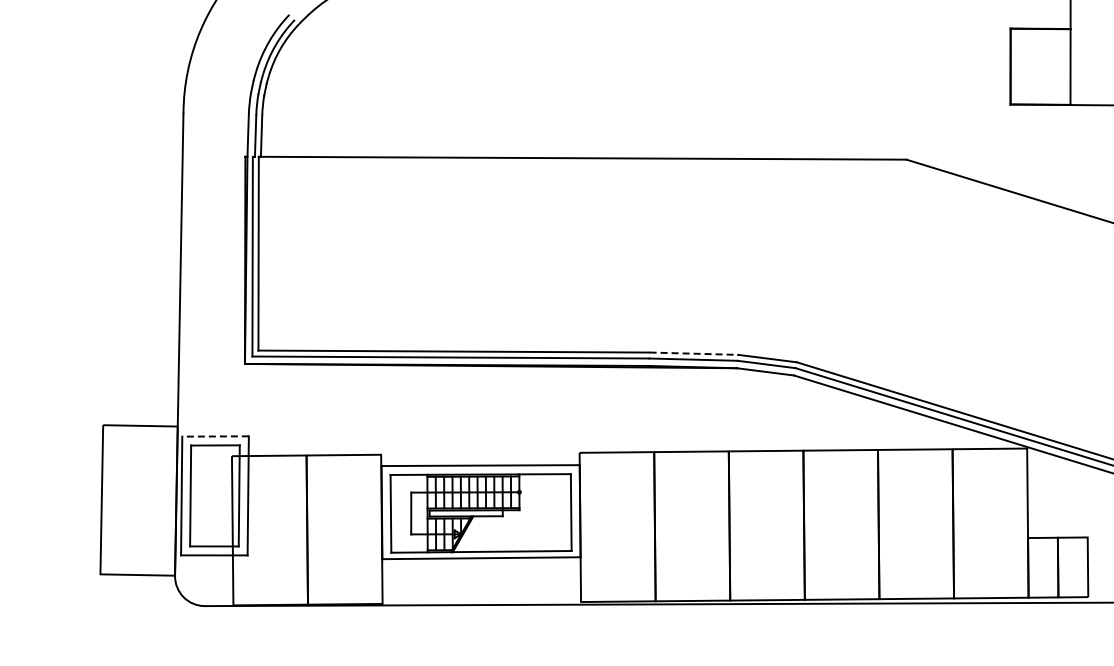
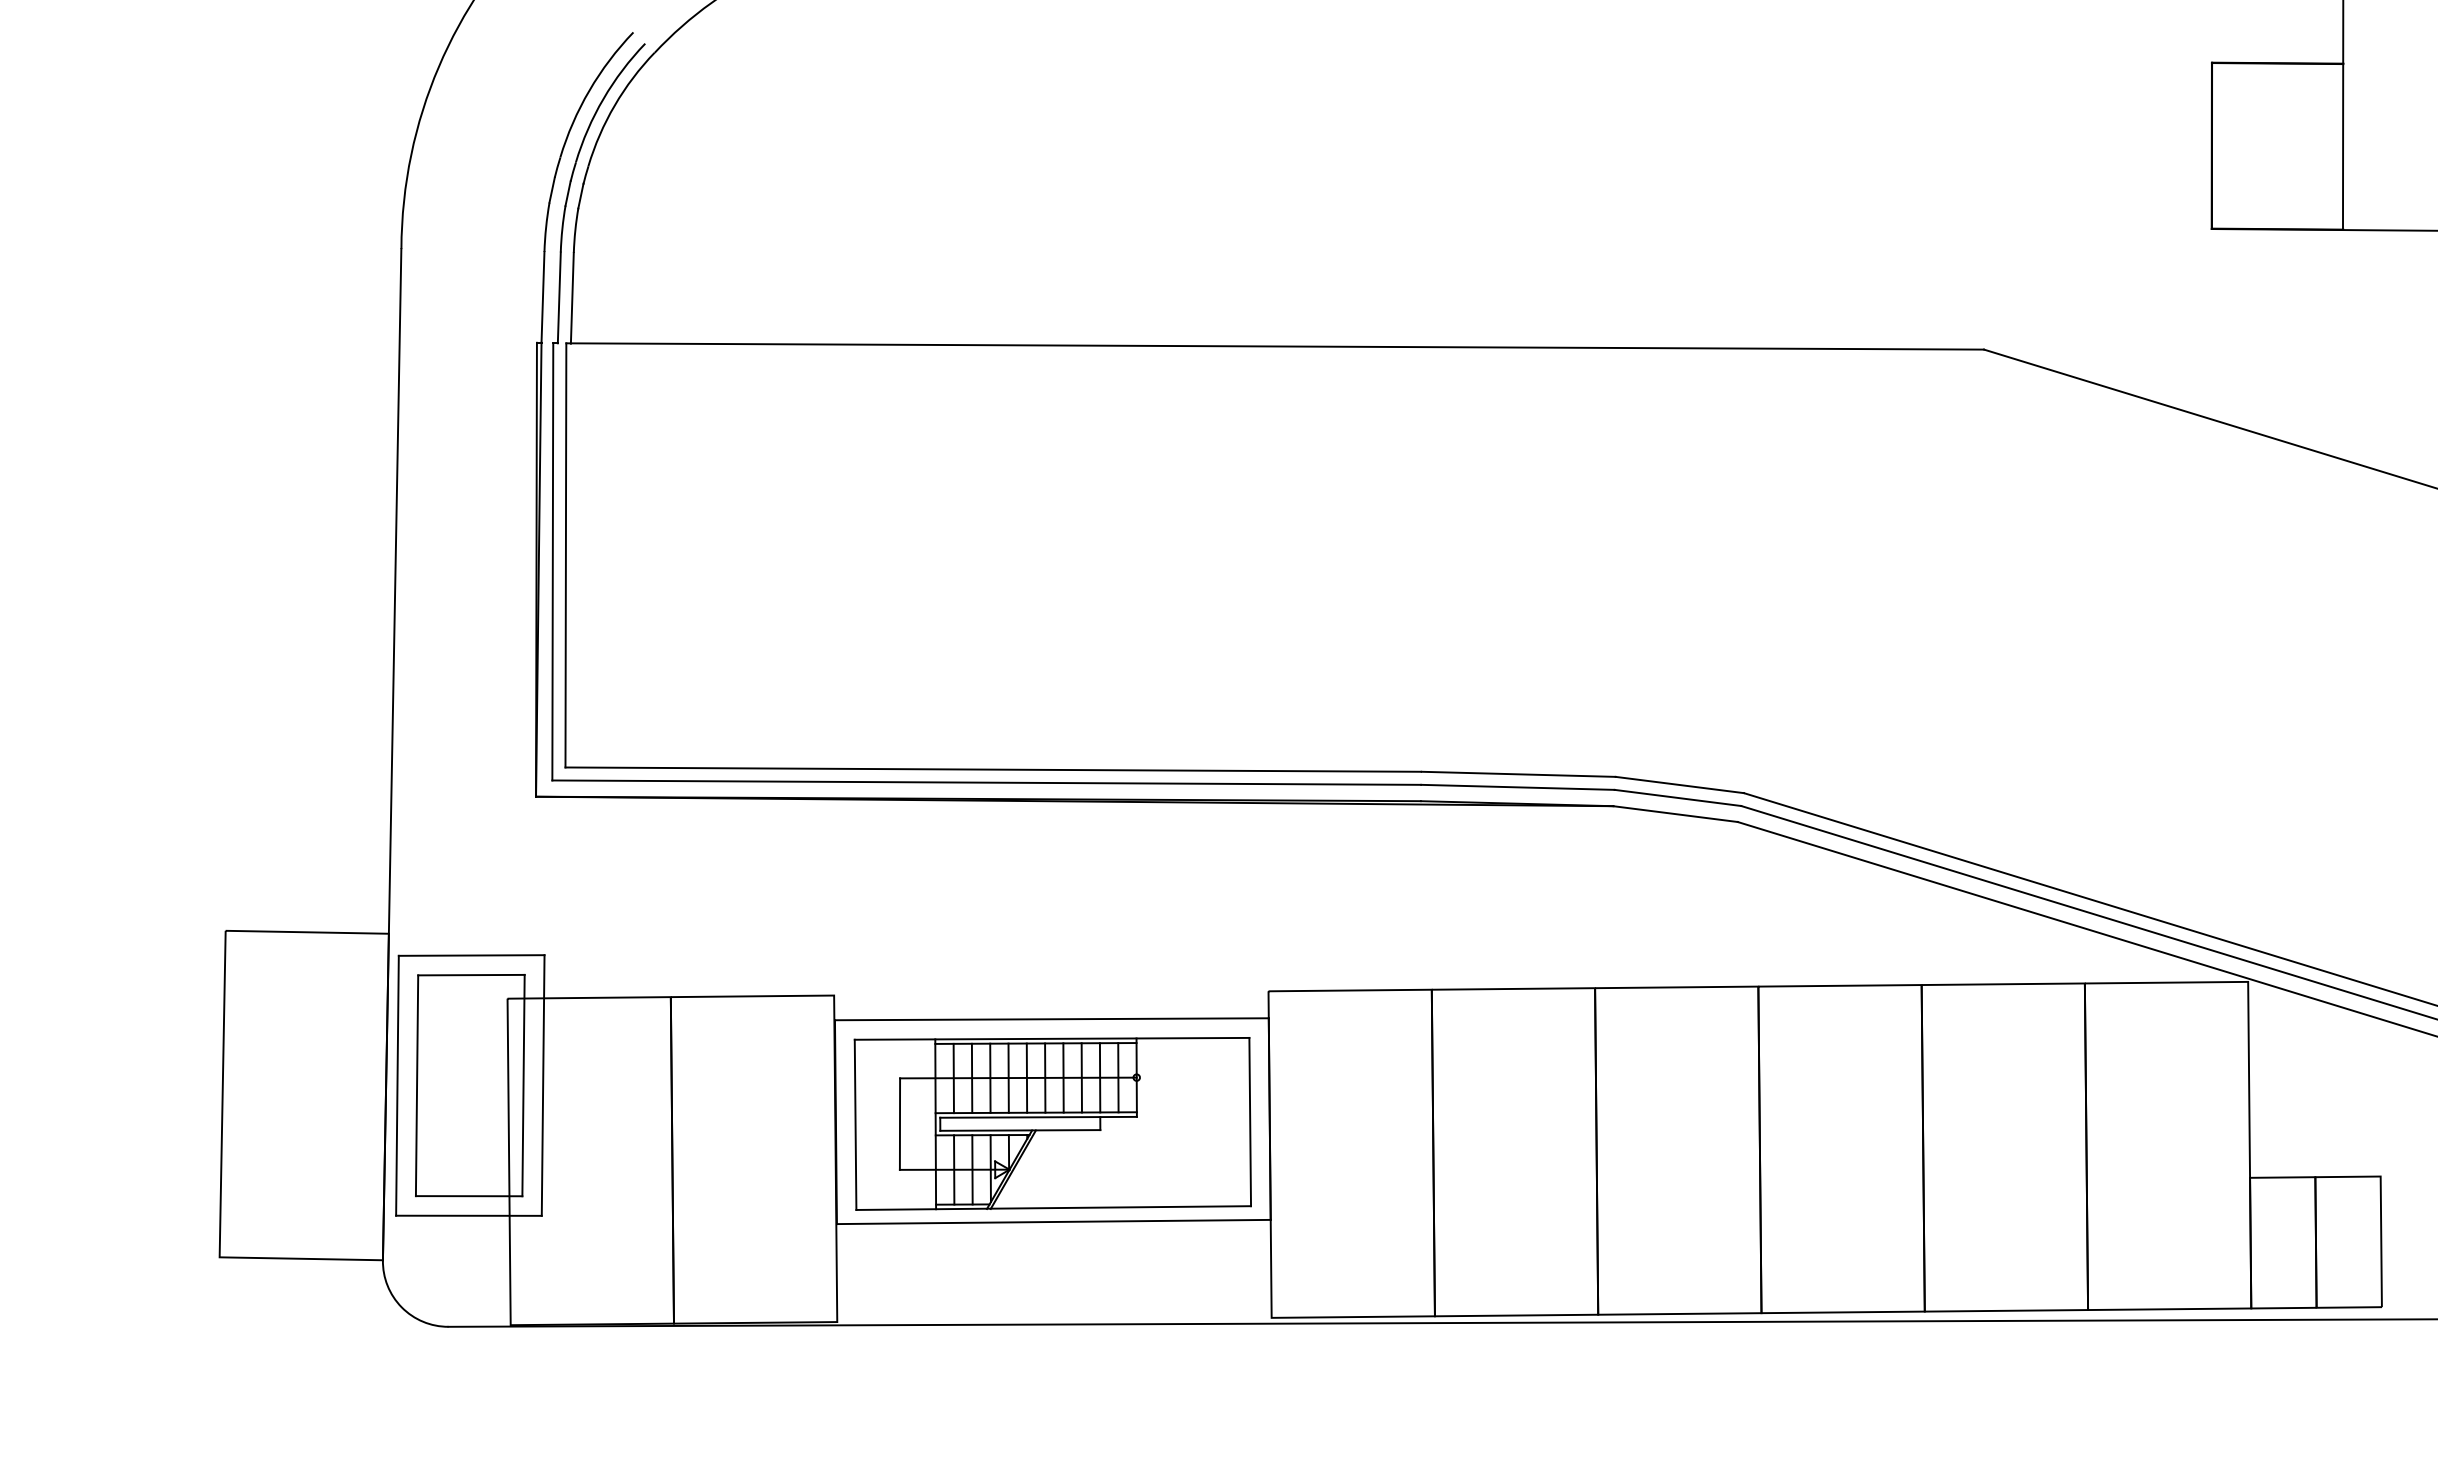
line: (694, 353) -> (1519, 773), dashed -> solid
line: (215, 436) -> (471, 955), dashed -> solid

